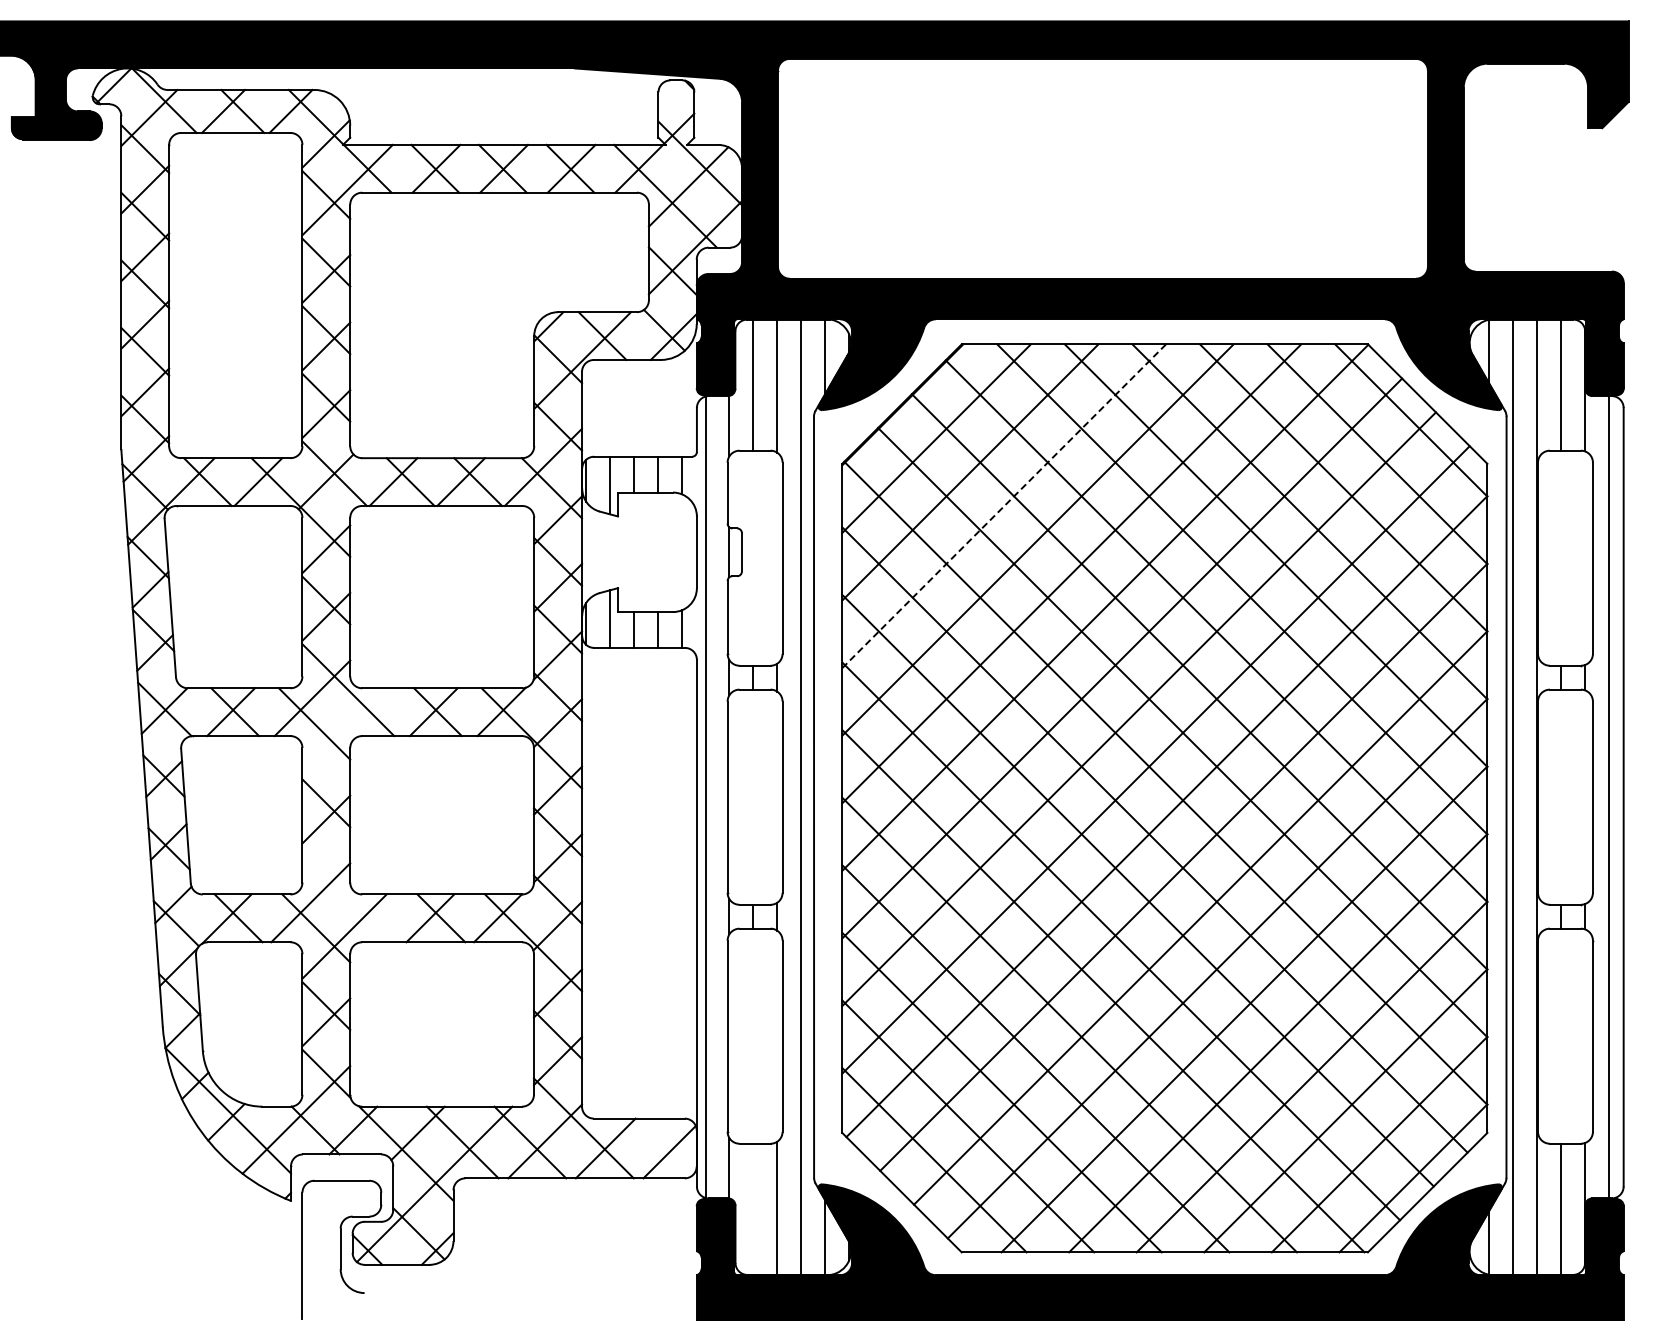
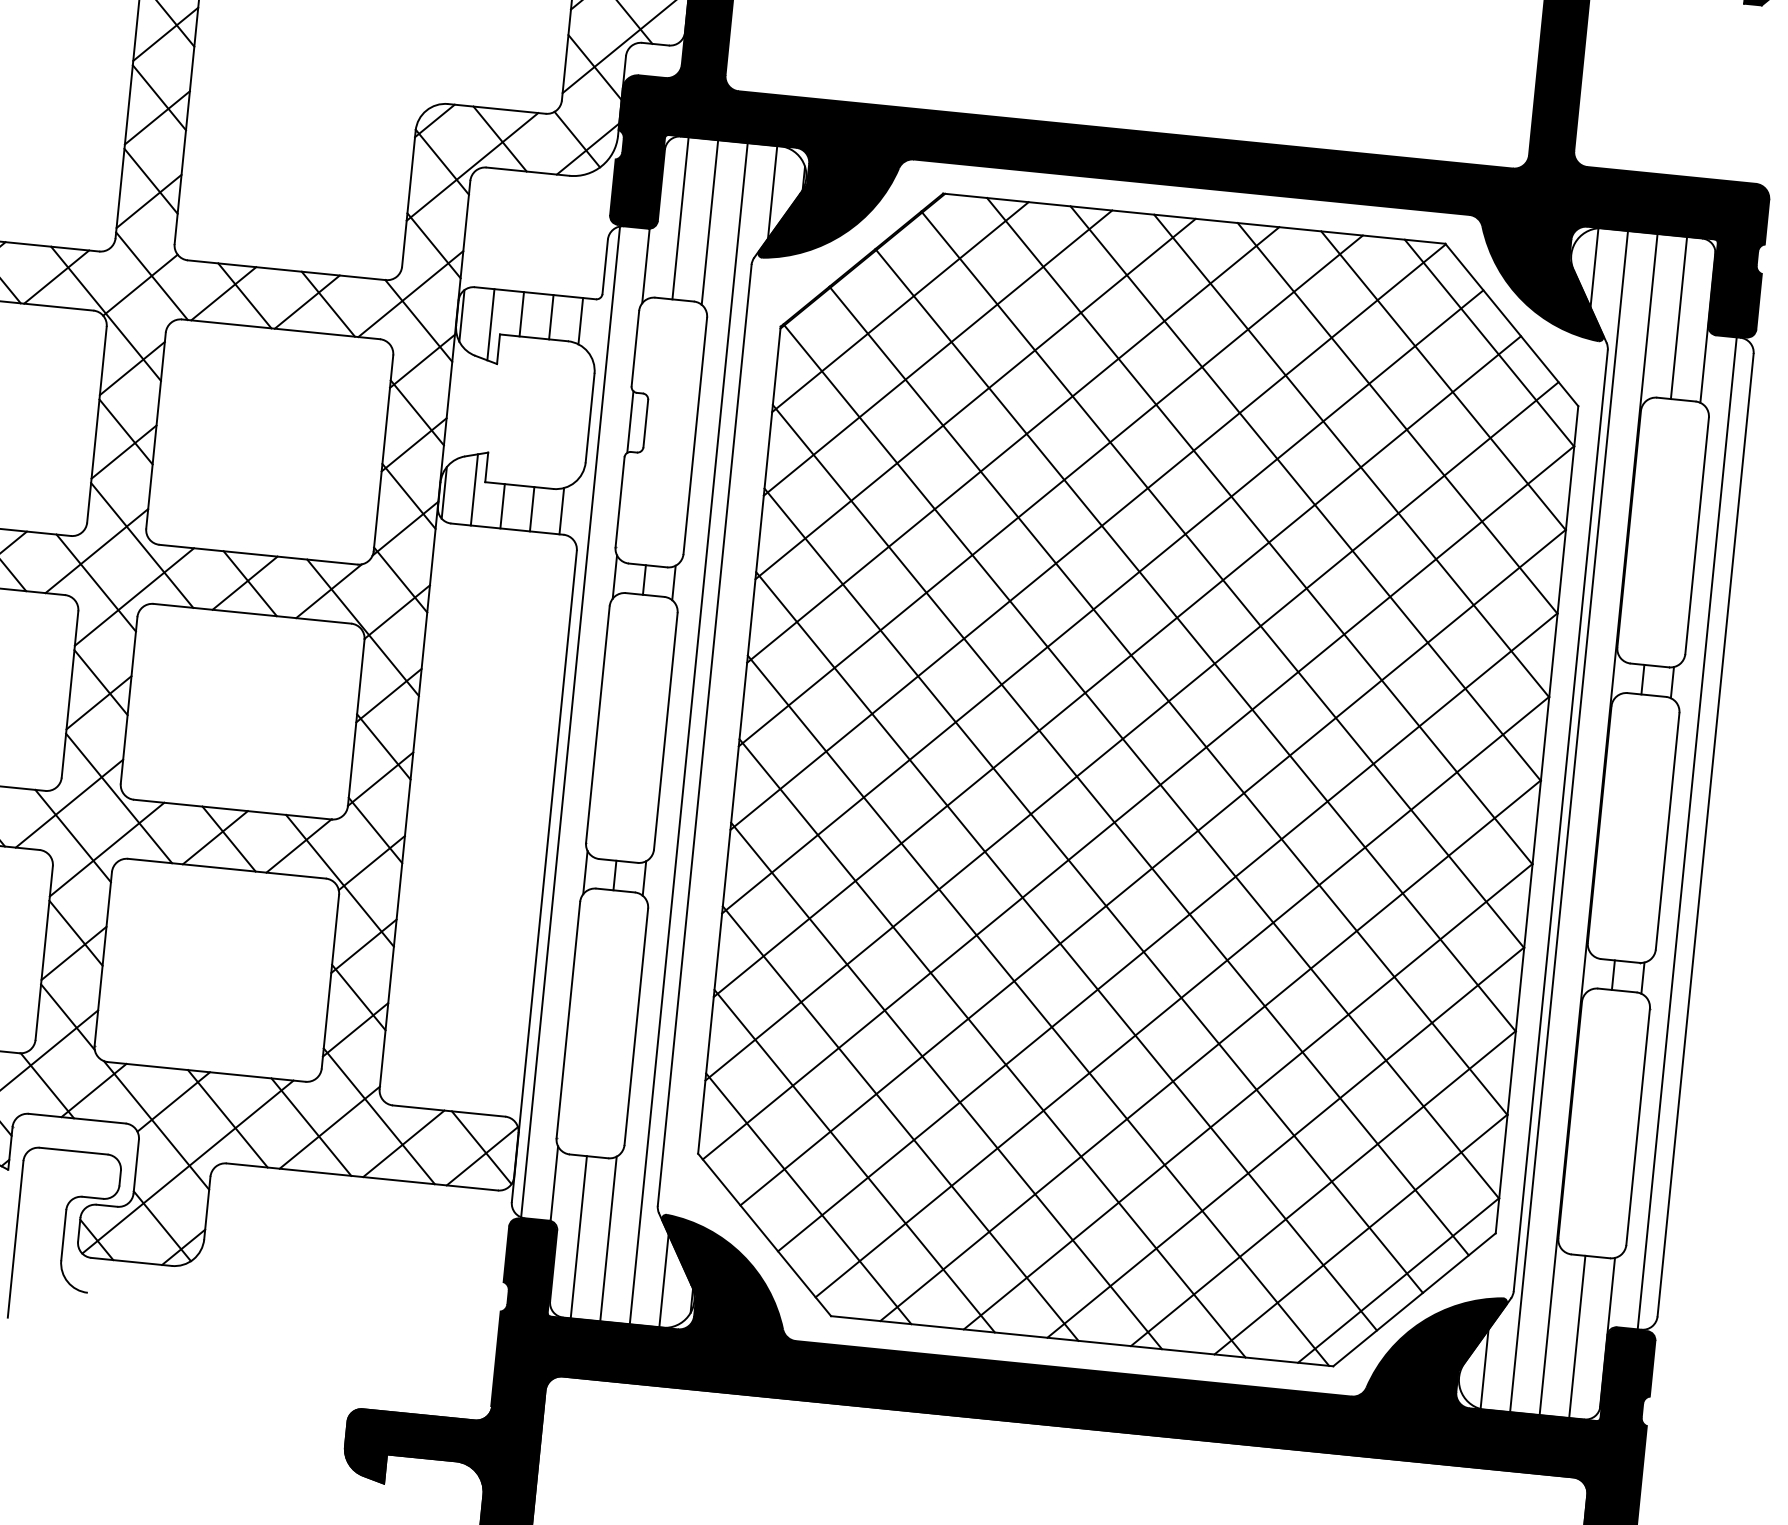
line: (1004, 506) -> (976, 399), dashed -> solid
line: (346, 731) -> (134, 596), added
line: (349, 894) -> (118, 798), added
line: (668, 1145) -> (481, 1147), added
line: (753, 1208) -> (579, 1236), added

